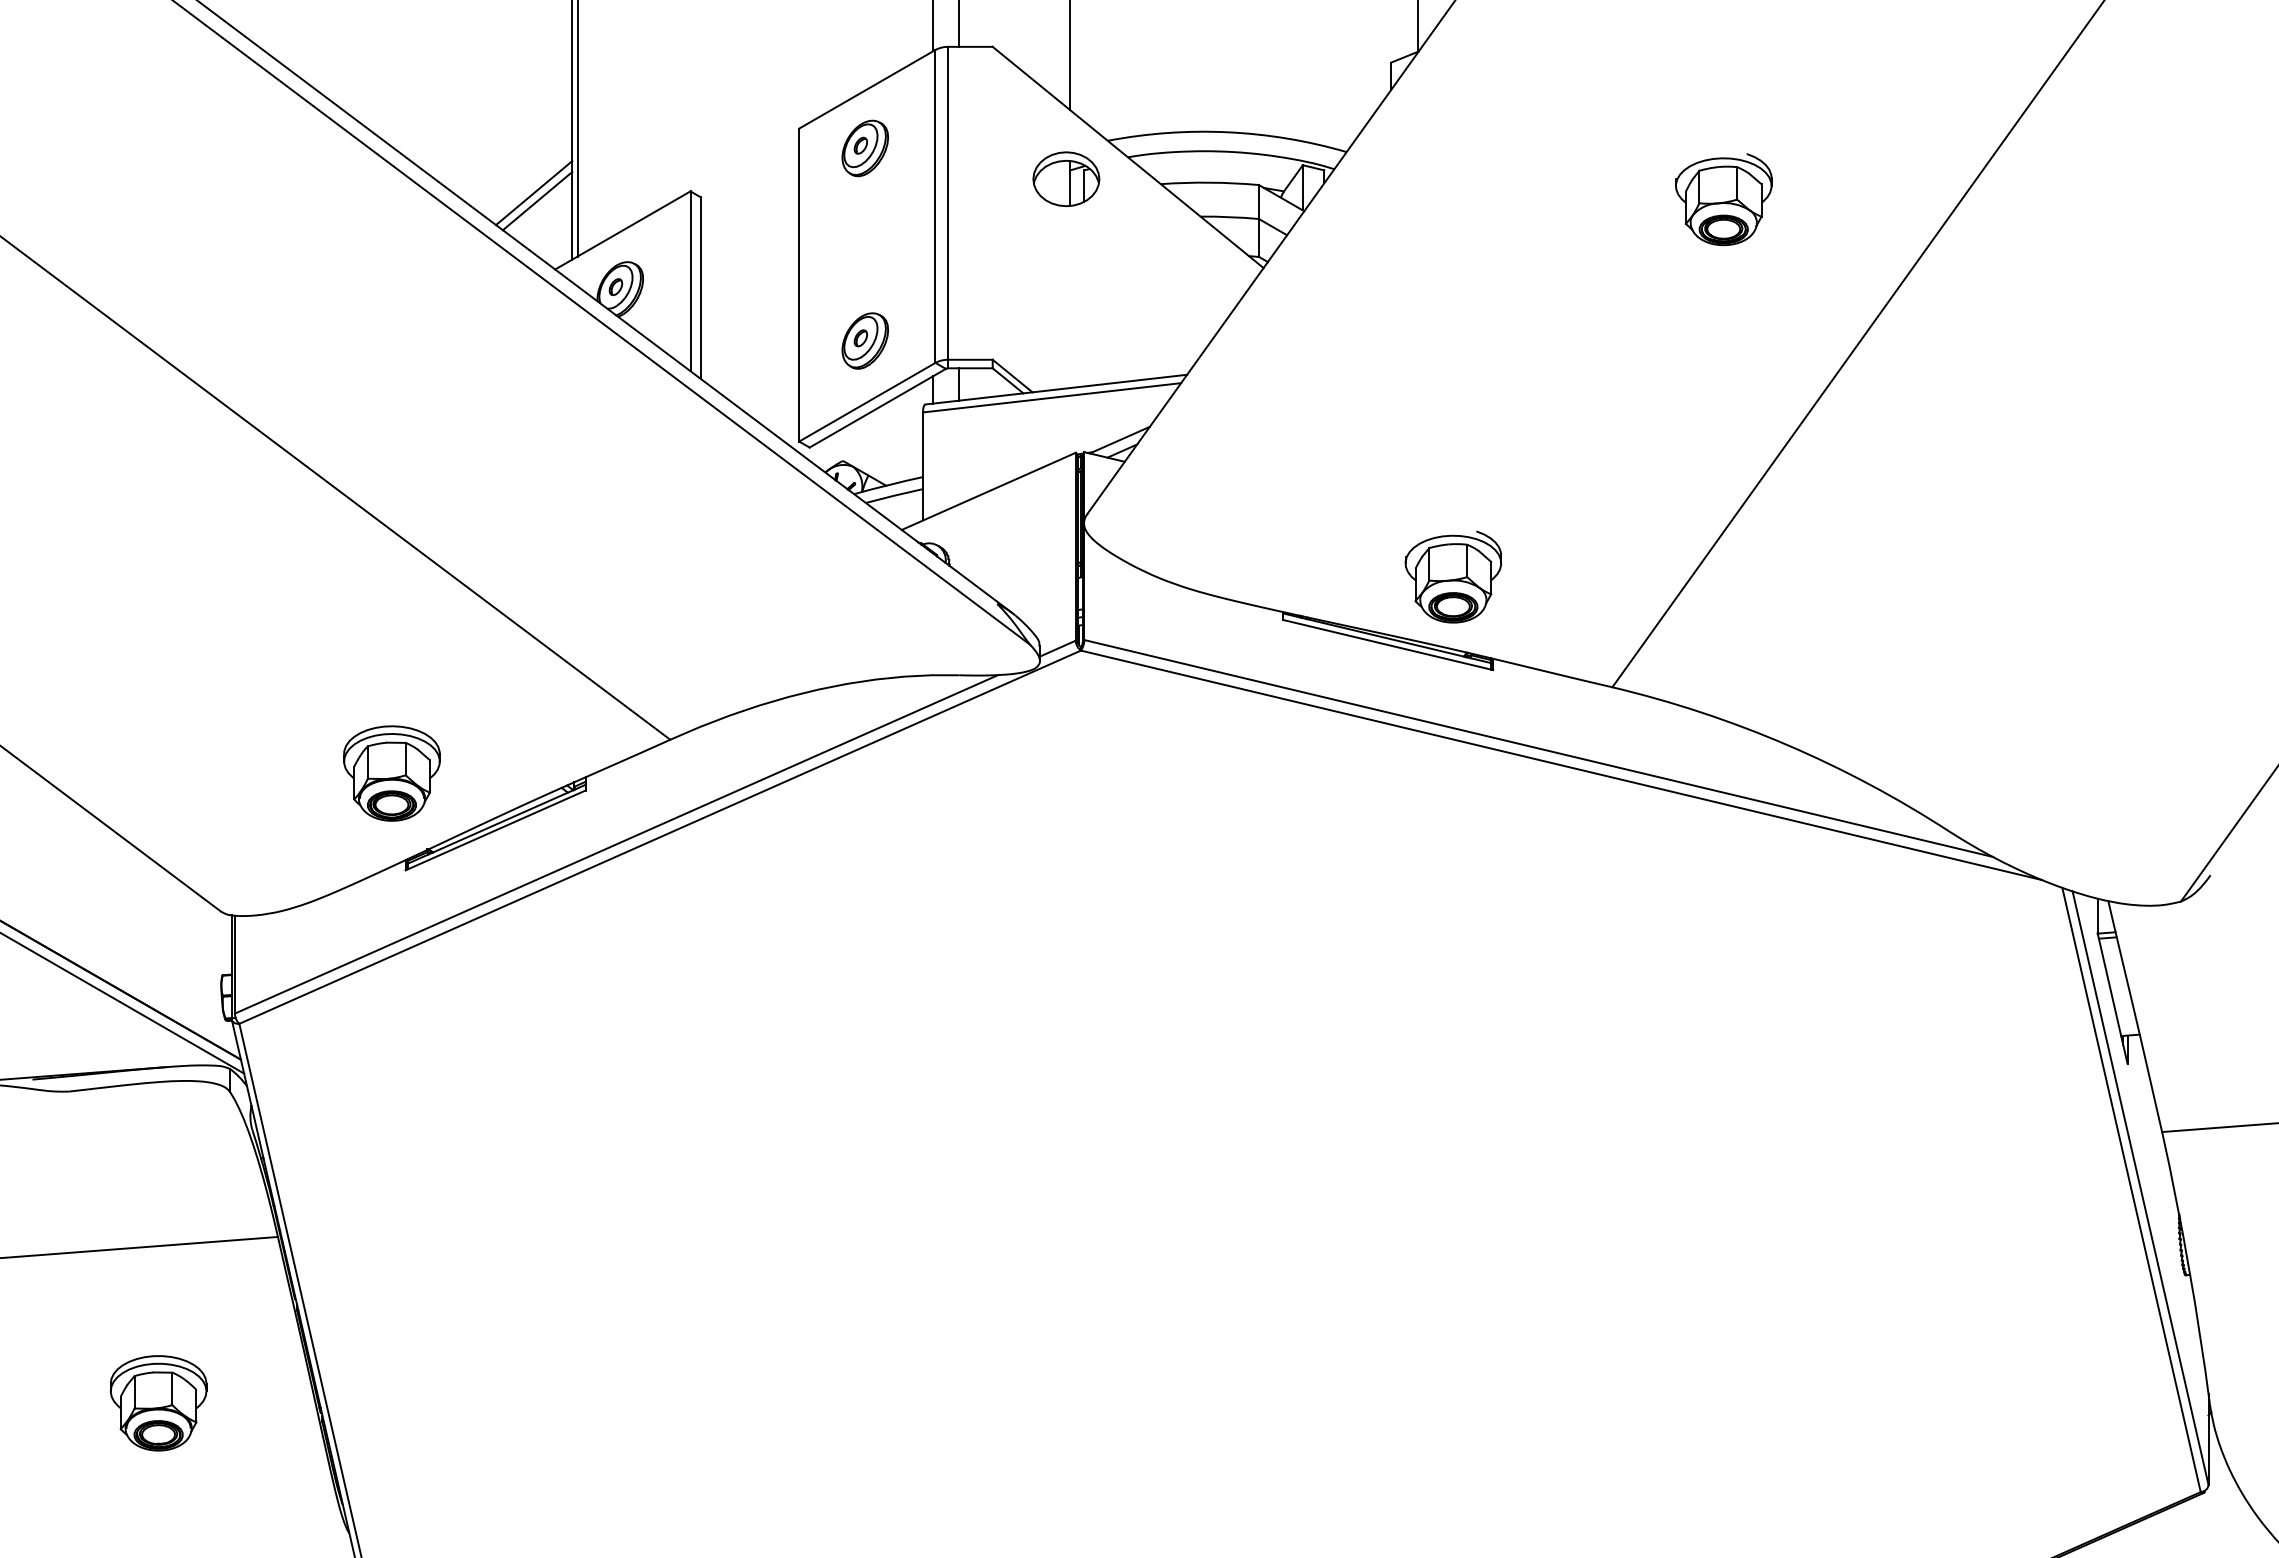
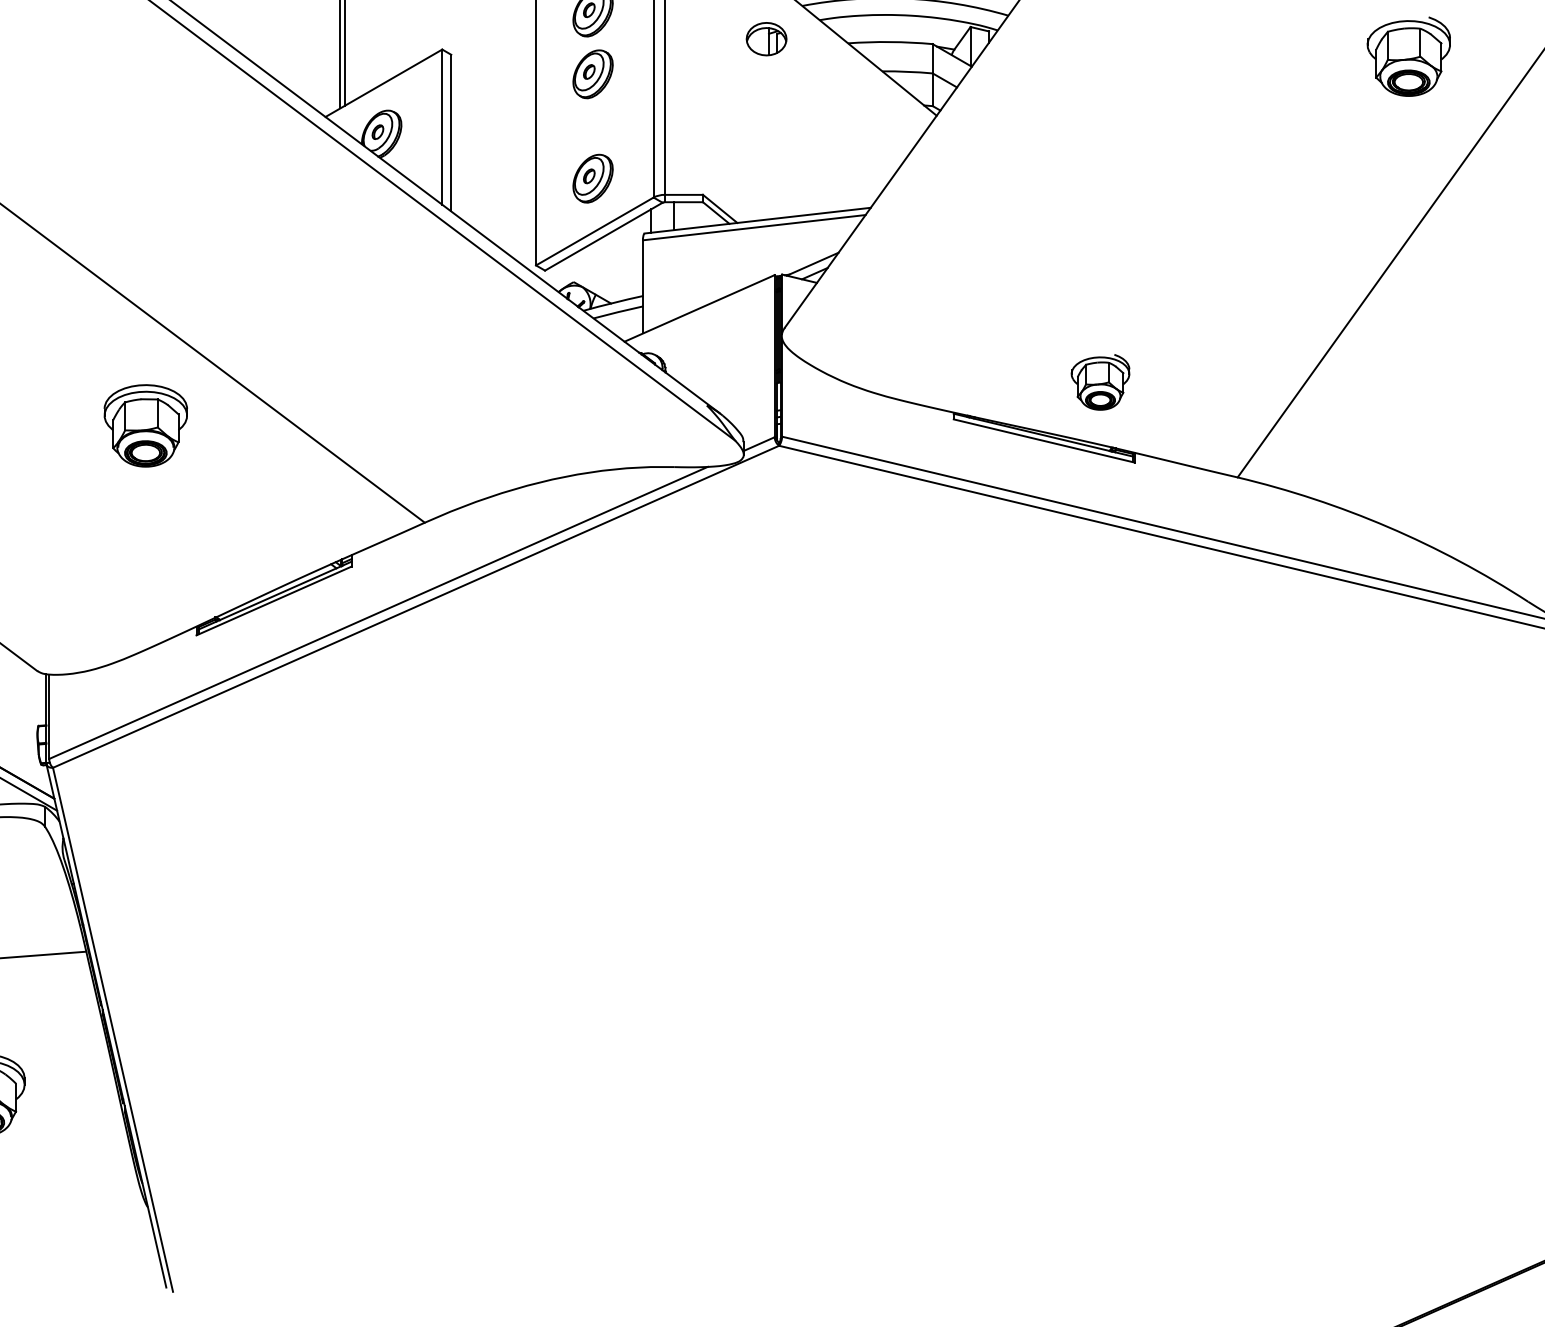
part: (1066, 179) -> (766, 39), size x0.7
line: (534, 193) -> (307, 51), removed
part: (1723, 199) -> (1408, 56), moved
line: (537, 201) -> (310, 58), removed
part: (865, 219) -> (593, 73), added
part: (1453, 576) -> (1100, 381), size x0.7
part: (391, 773) -> (145, 425), moved

